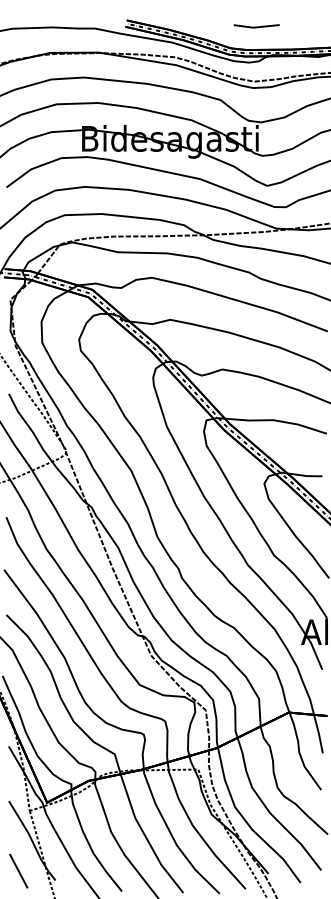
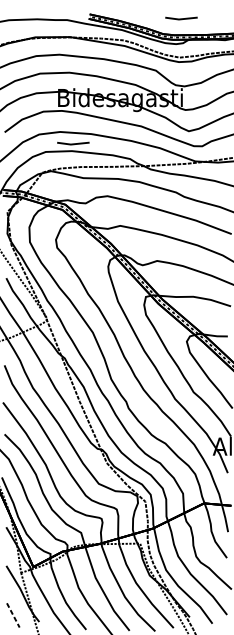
line: (103, 203) -> (73, 143), added
line: (18, 871) -> (13, 615), solid -> dashed

